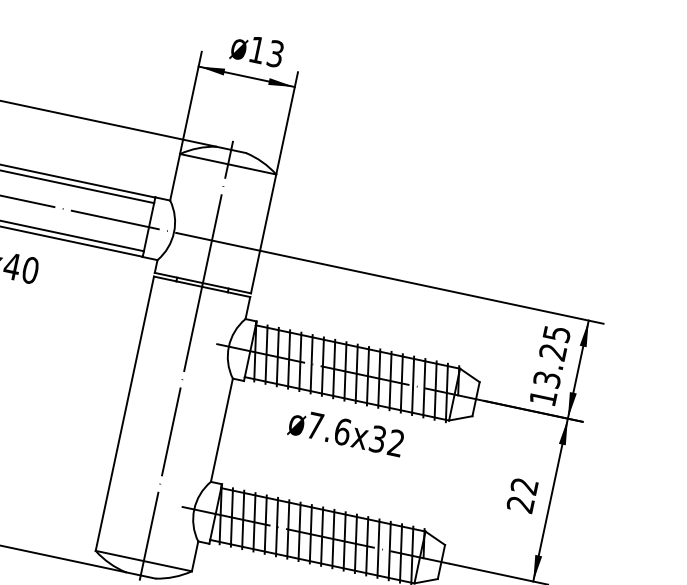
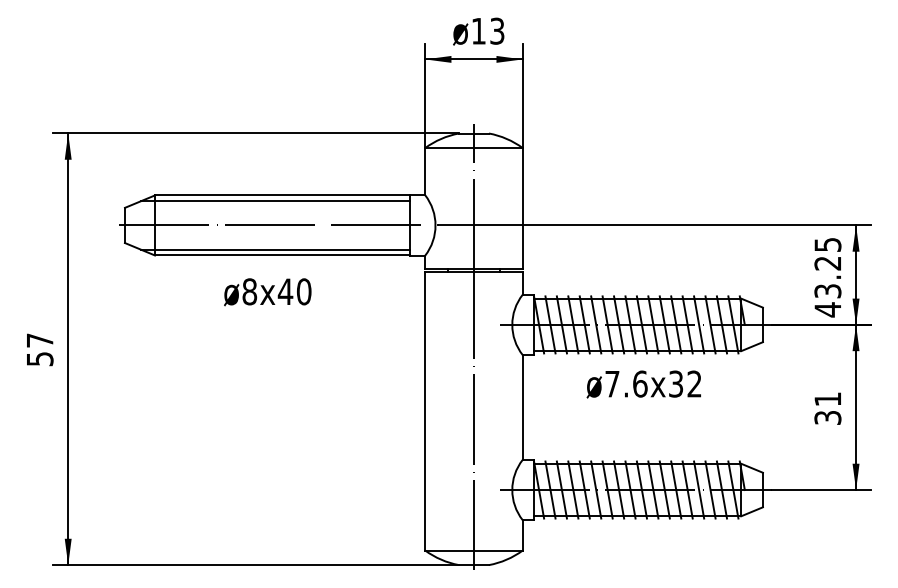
text: (542, 397) -> (827, 309), 13.25 -> 43.25
text: (522, 495) -> (827, 408), 22 -> 31

